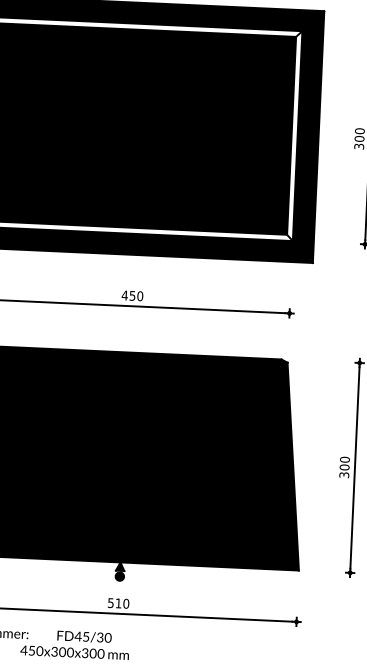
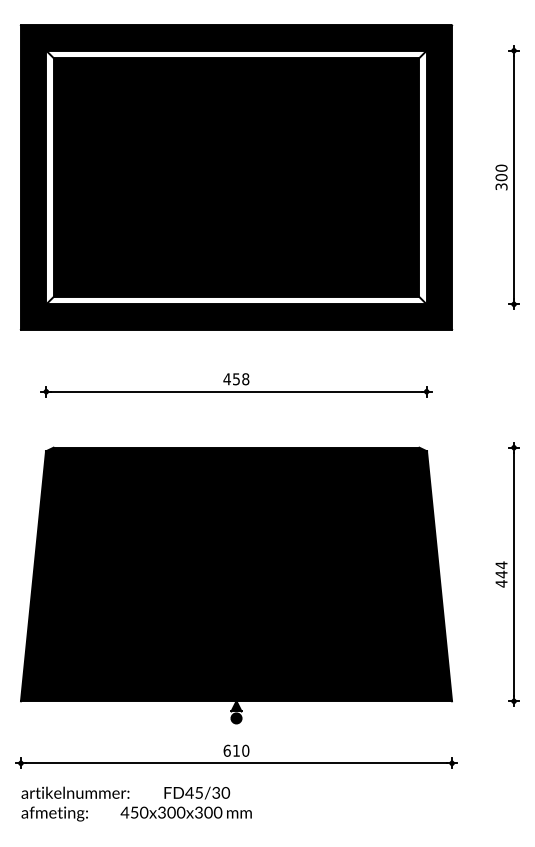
text: (140, 295) -> (245, 378), 450 -> 458
text: (344, 467) -> (501, 574), 300 -> 444
text: (110, 602) -> (226, 750), 510 -> 610

